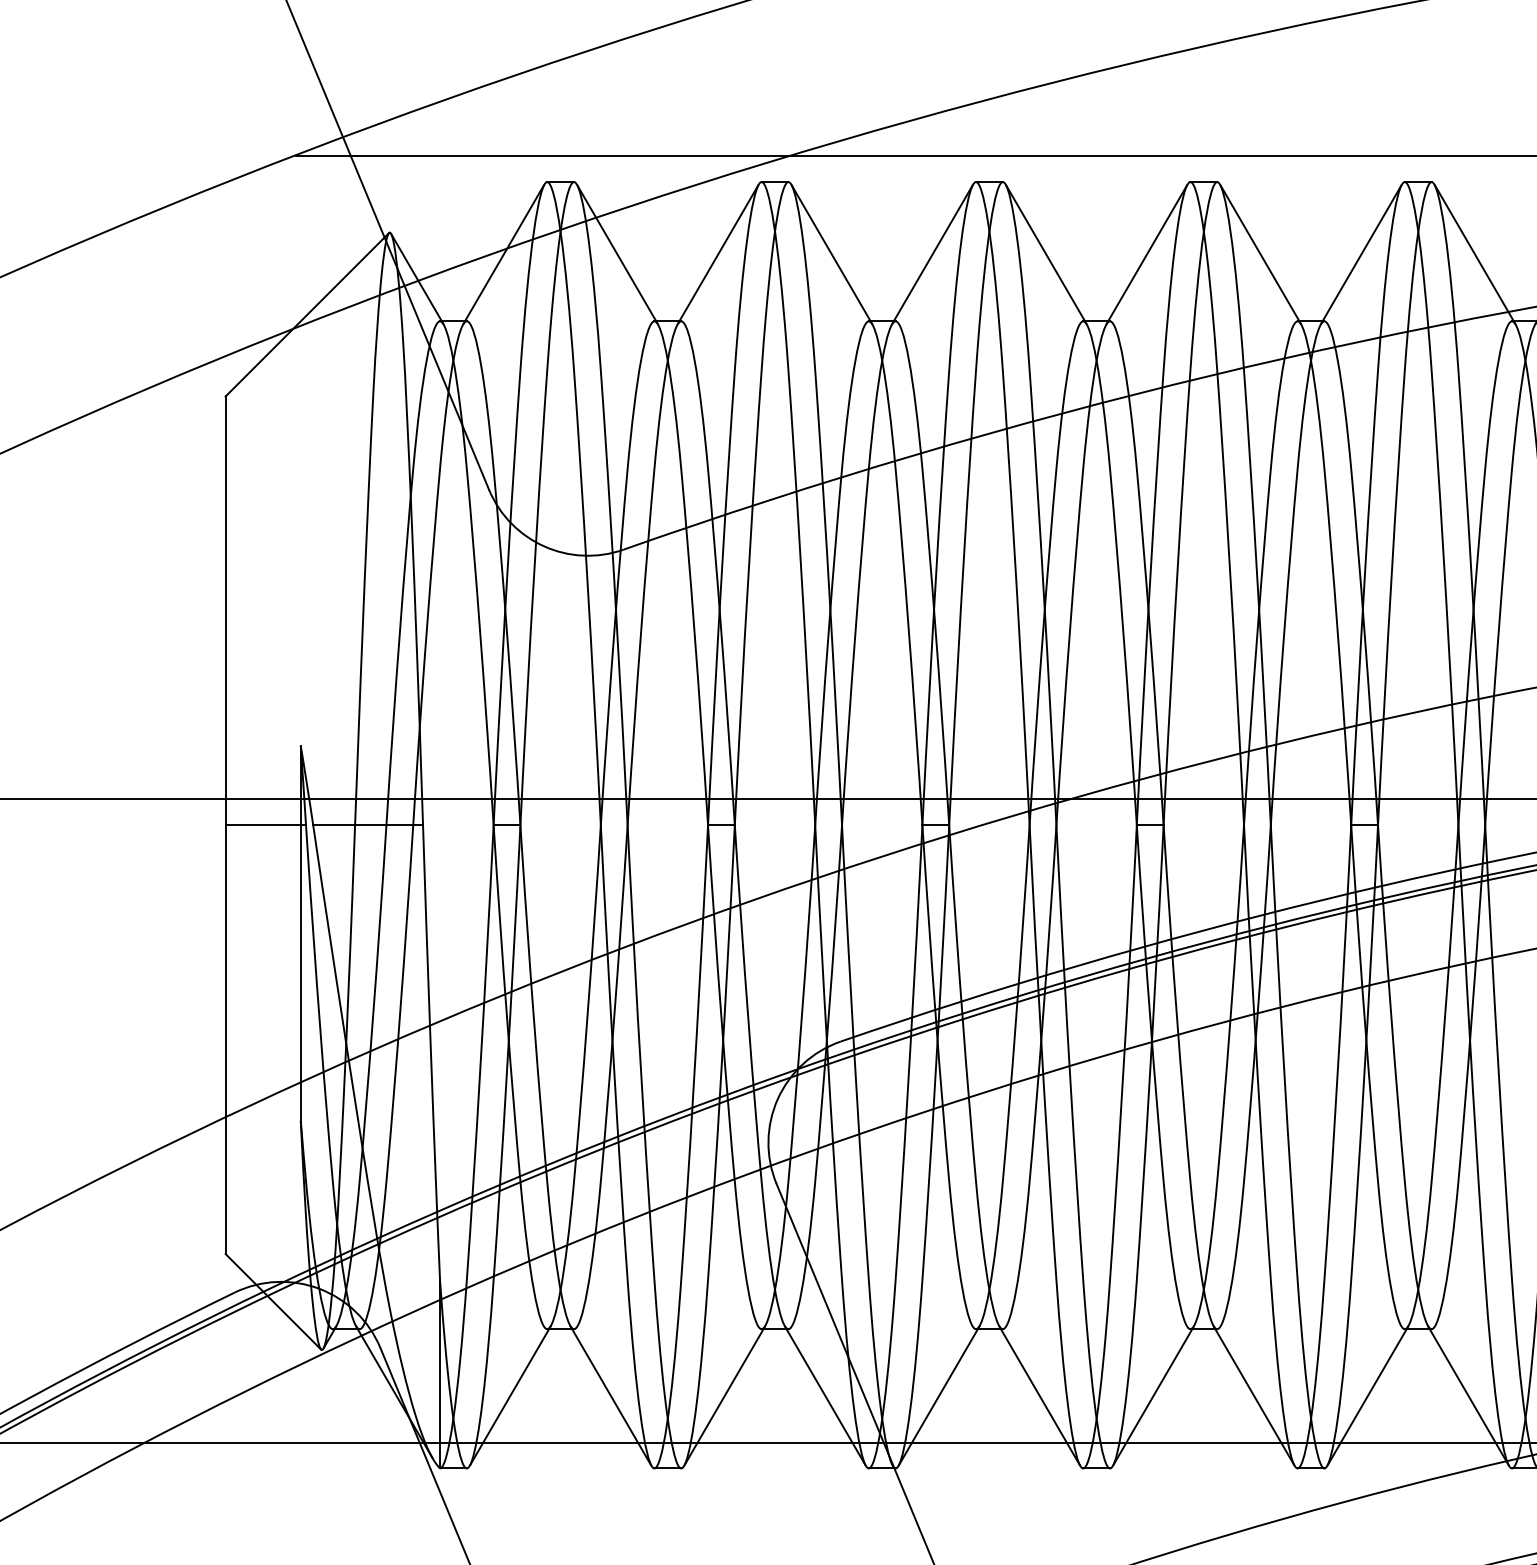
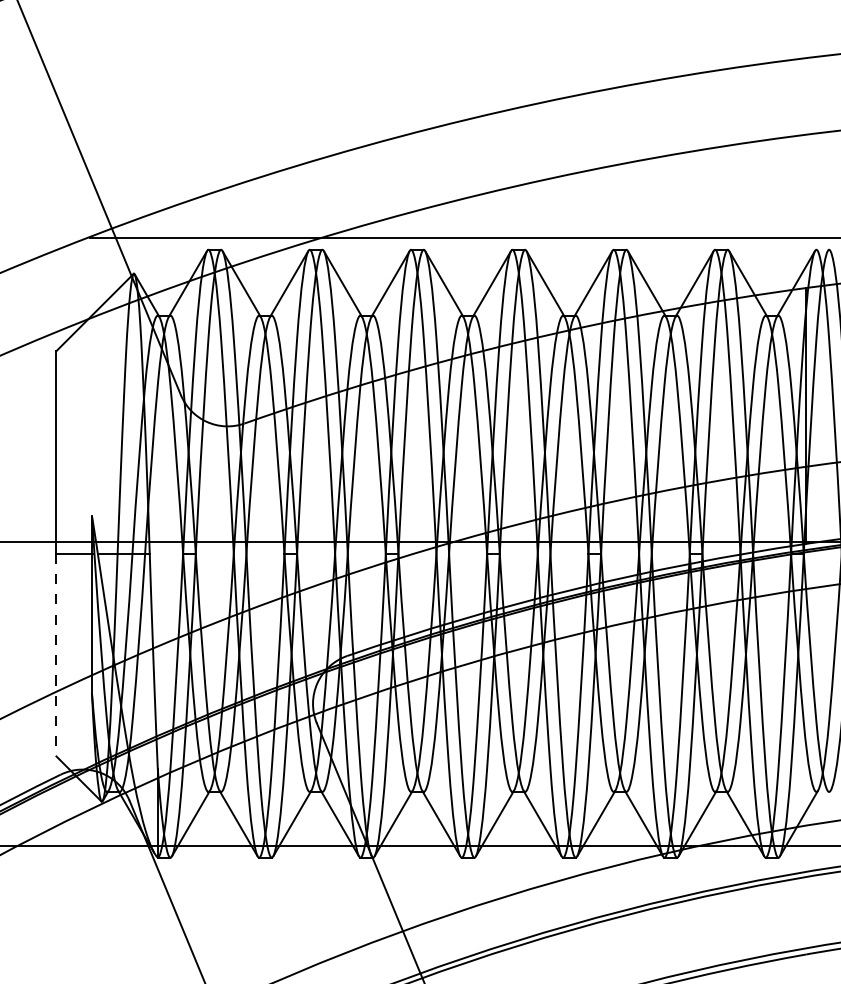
line: (225, 1040) -> (56, 655), solid -> dashed

